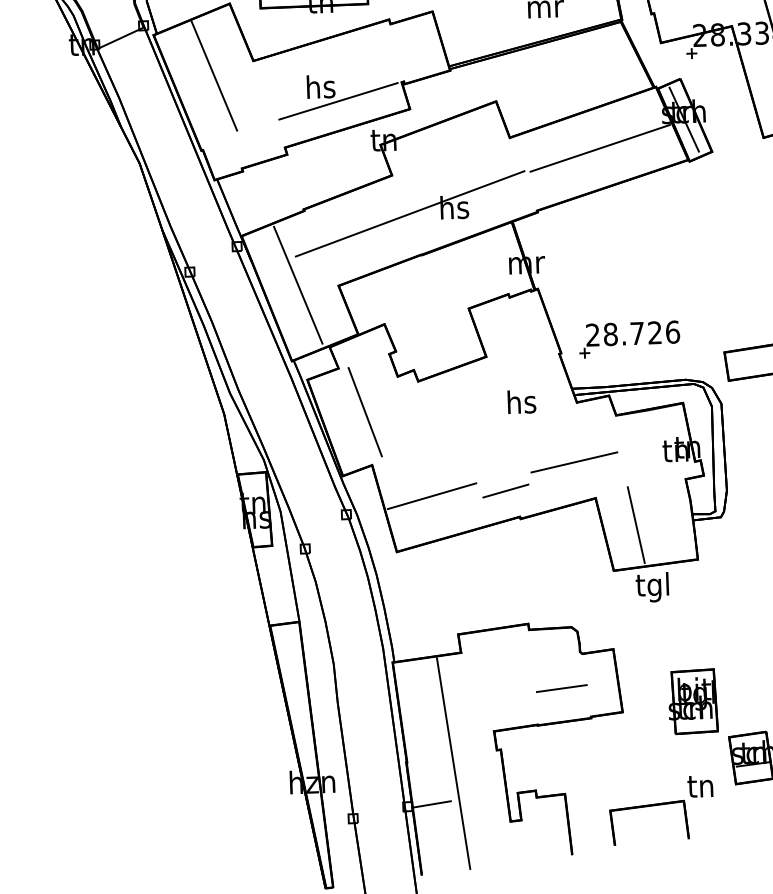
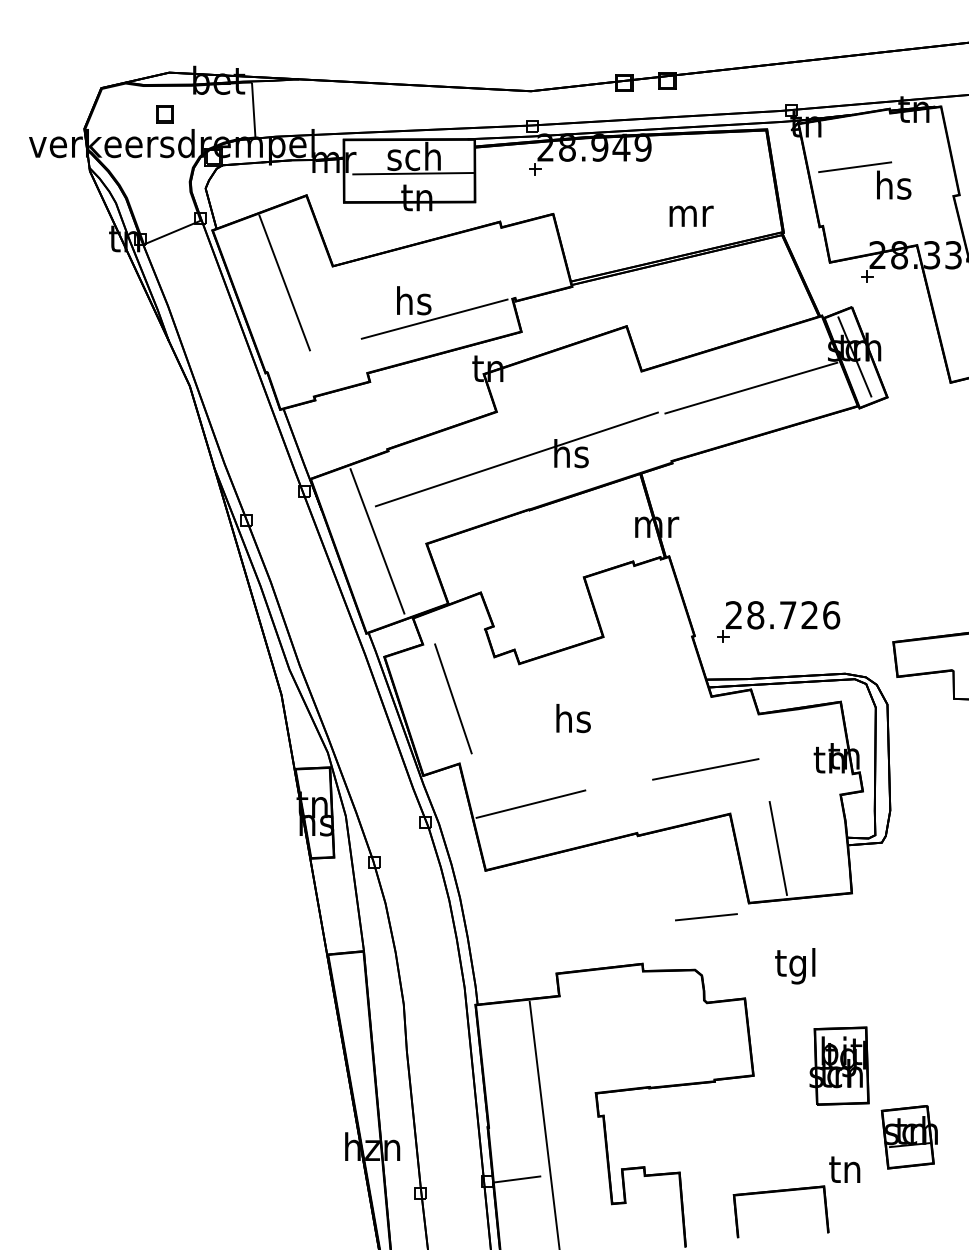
text: (521, 402) -> (573, 718), moved
line: (505, 491) -> (620, 801), removed
text: (652, 587) -> (795, 966), moved
line: (561, 688) -> (706, 917), moved

